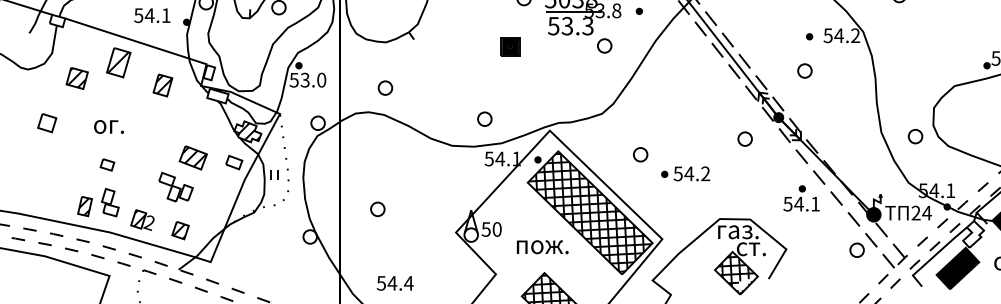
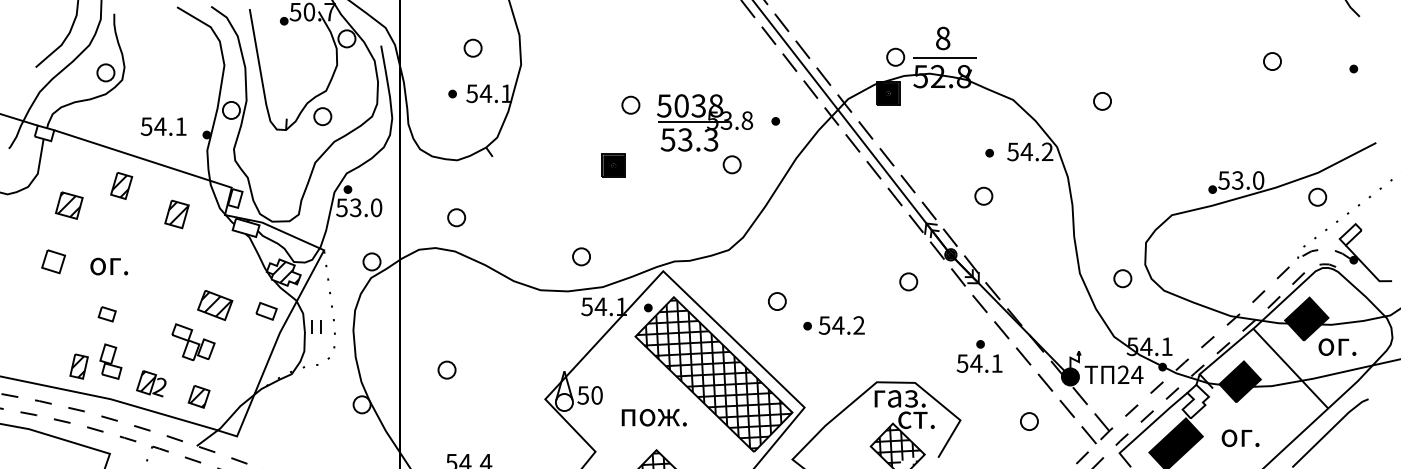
part: (118, 62) -> (121, 185), size x0.71
part: (47, 122) -> (53, 261), moved
part: (857, 250) -> (1029, 421), moved

